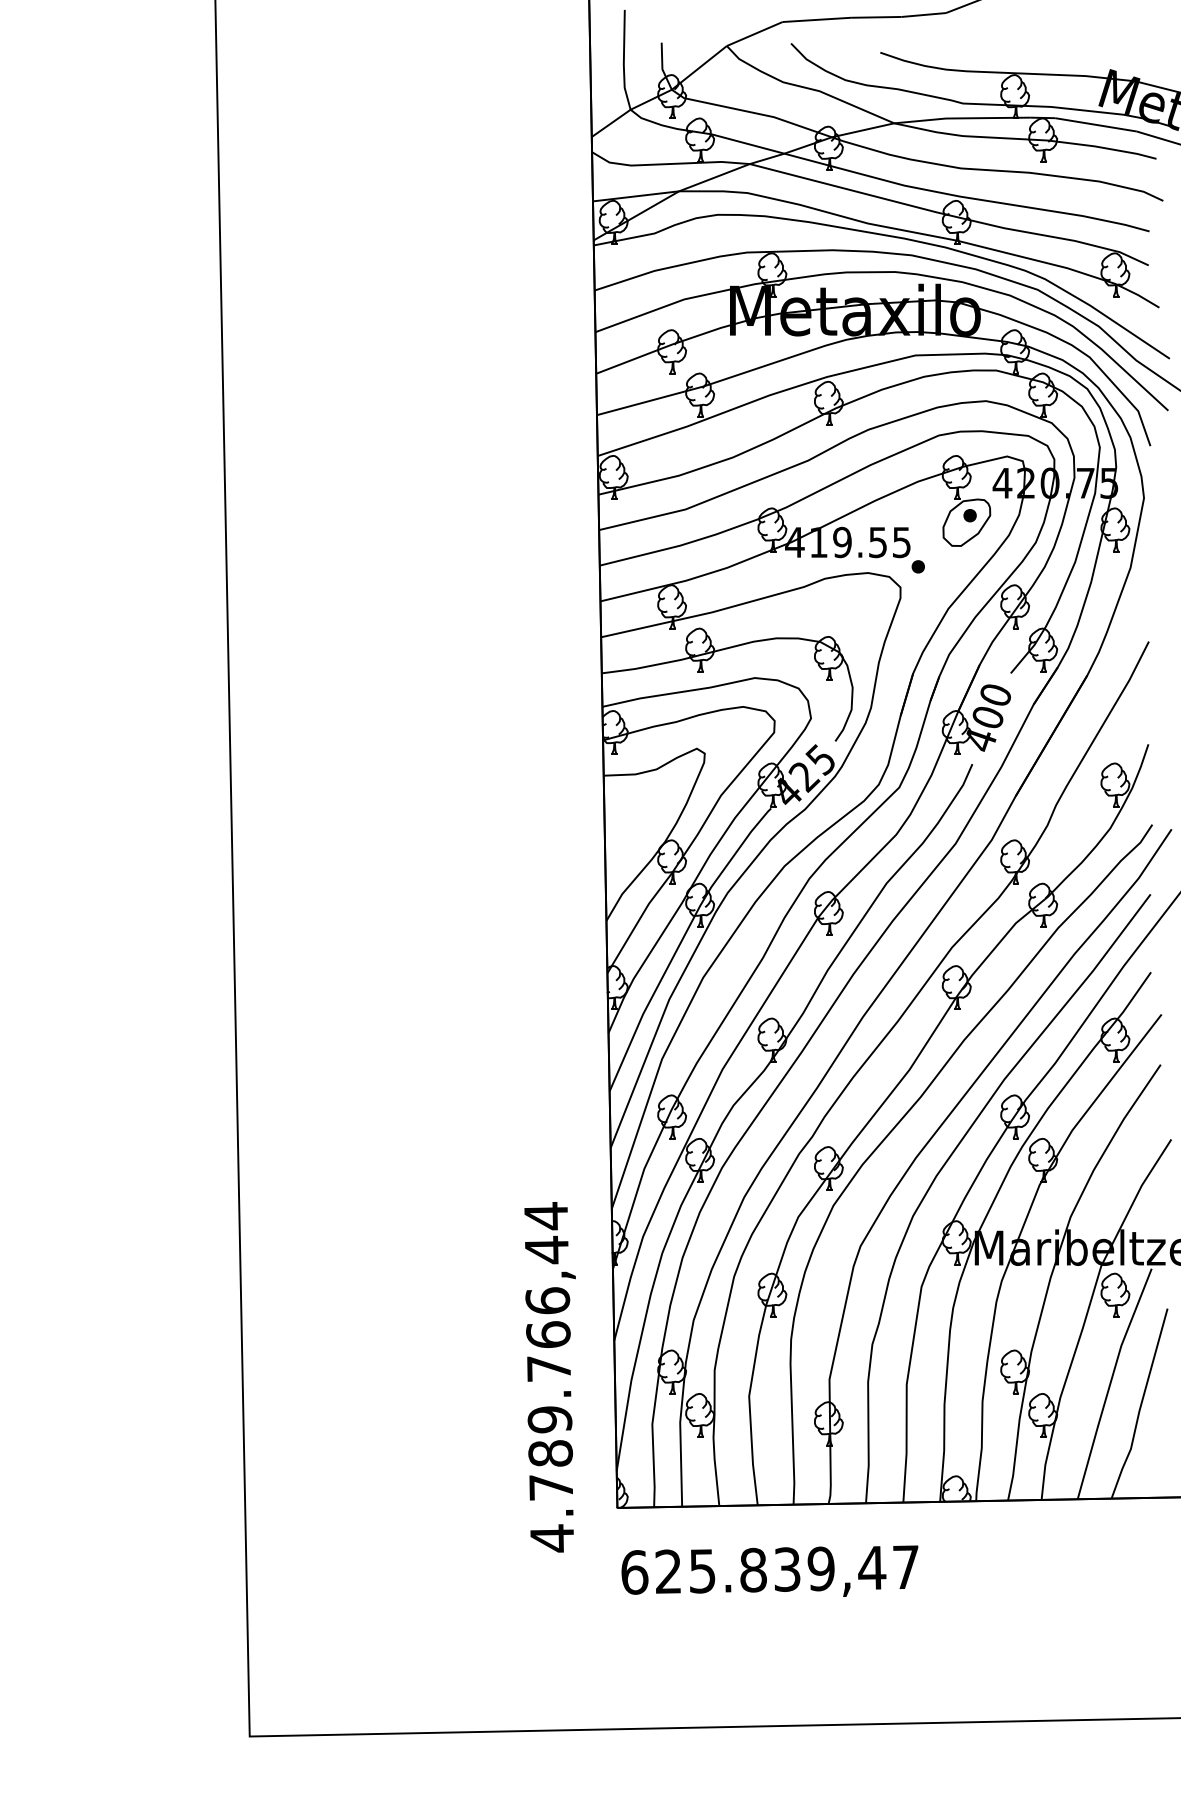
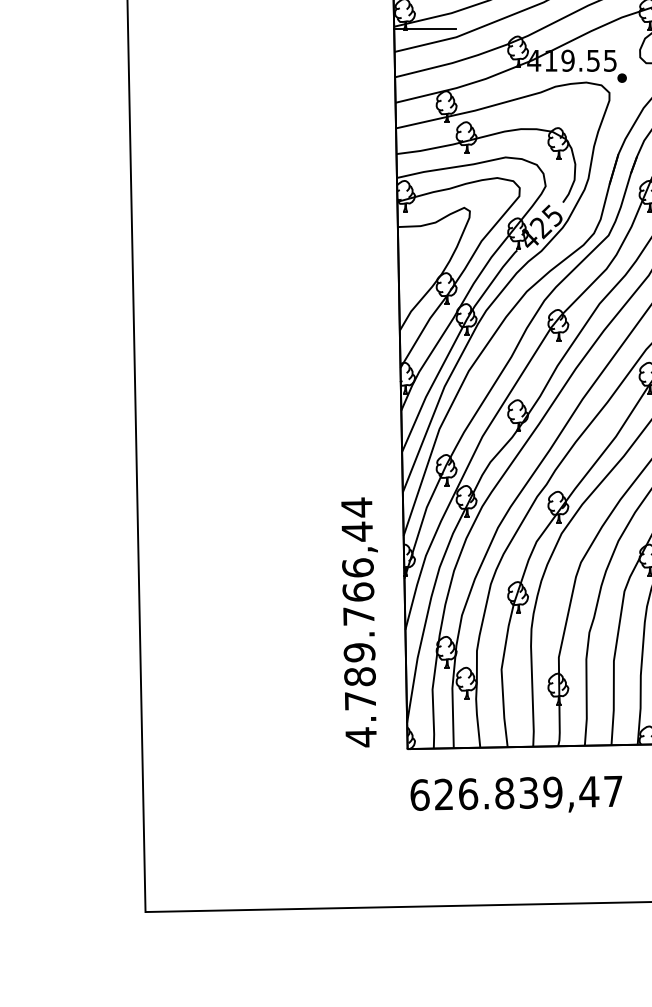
line: (641, 498) -> (424, 29), added
text: (549, 1377) -> (359, 622), moved
text: (702, 1570) -> (468, 793), 625.839,47 -> 626.839,47

